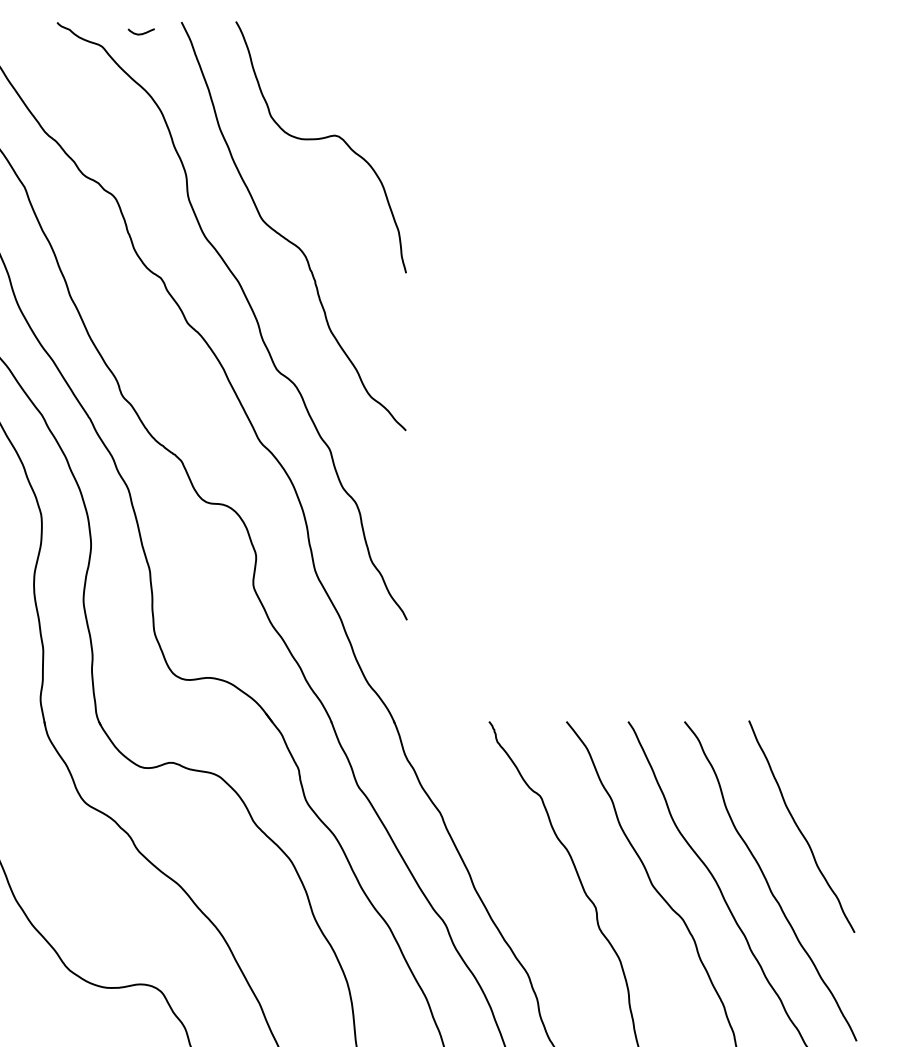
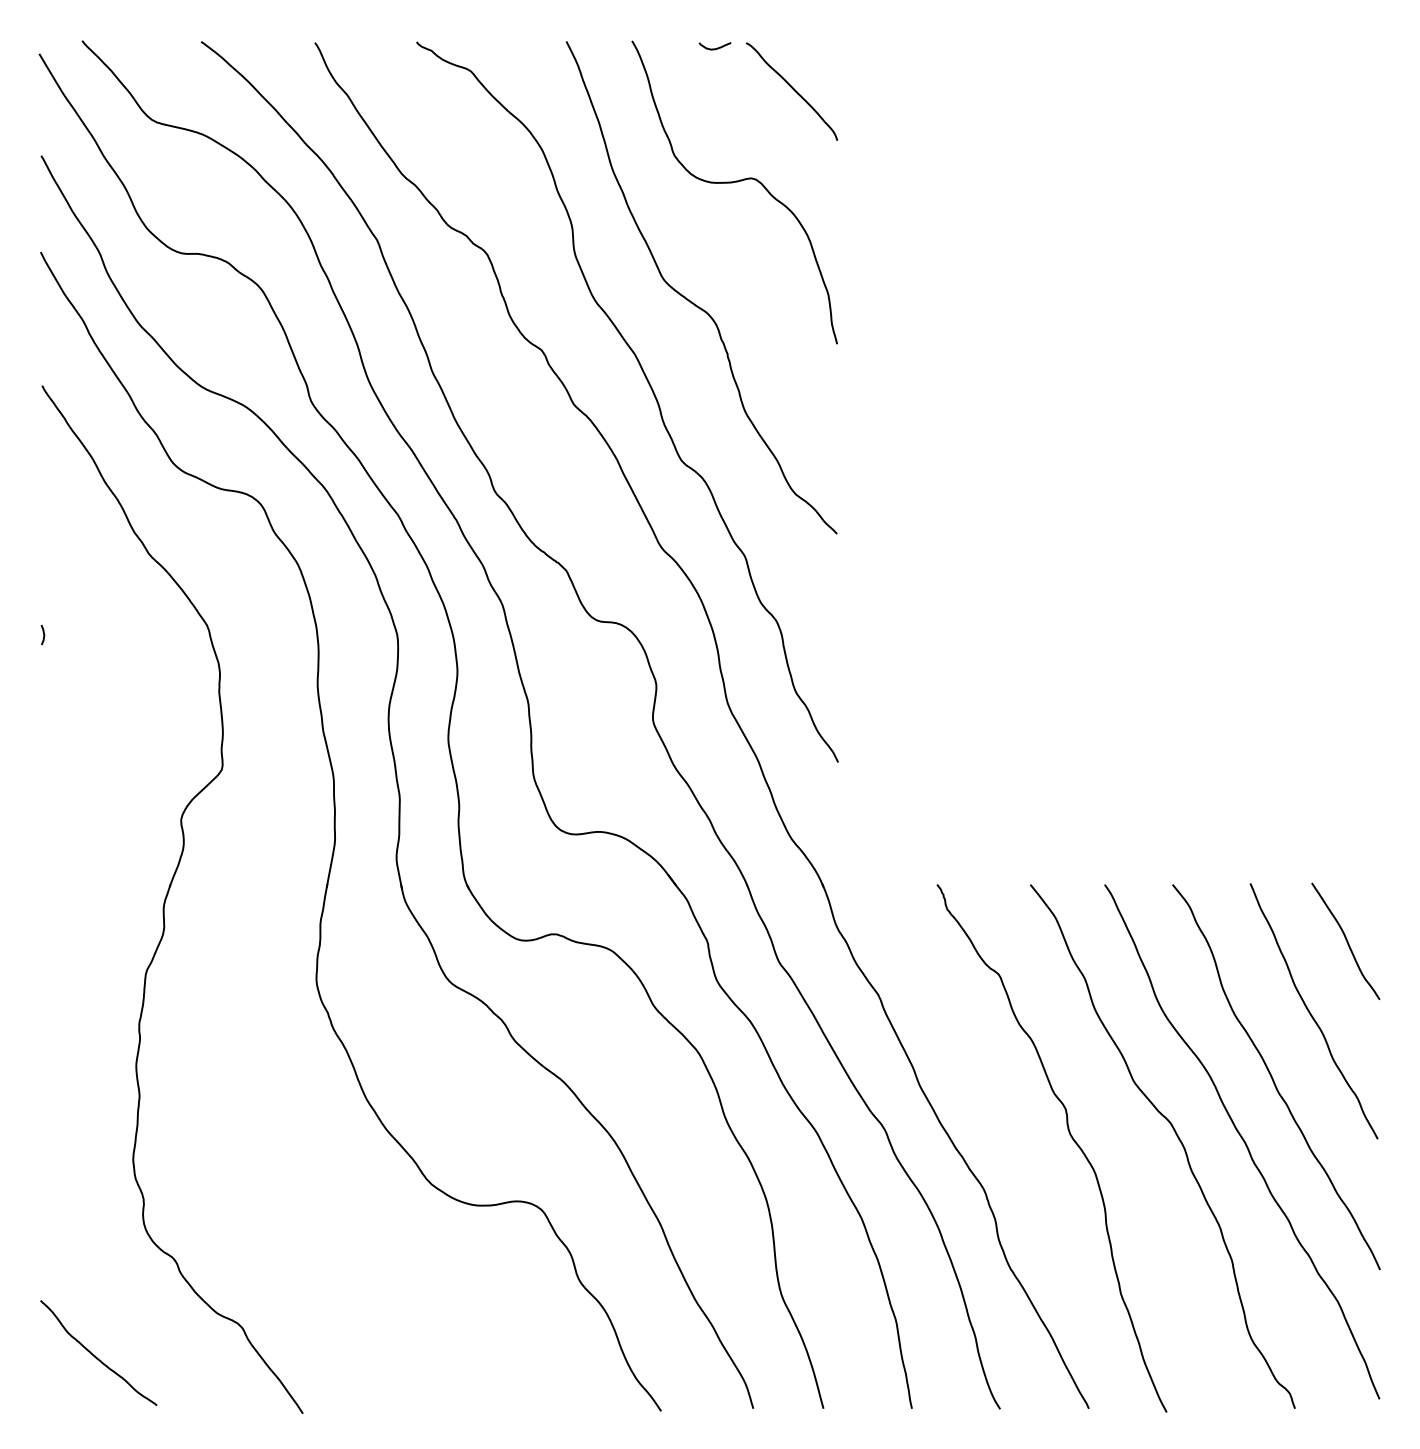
curve: (140, 33) -> (714, 48), moved
curve: (369, 62) -> (793, 90), added
curve: (827, 767) -> (1345, 940), added

